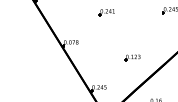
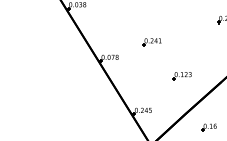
part: (106, 12) -> (151, 42), moved

